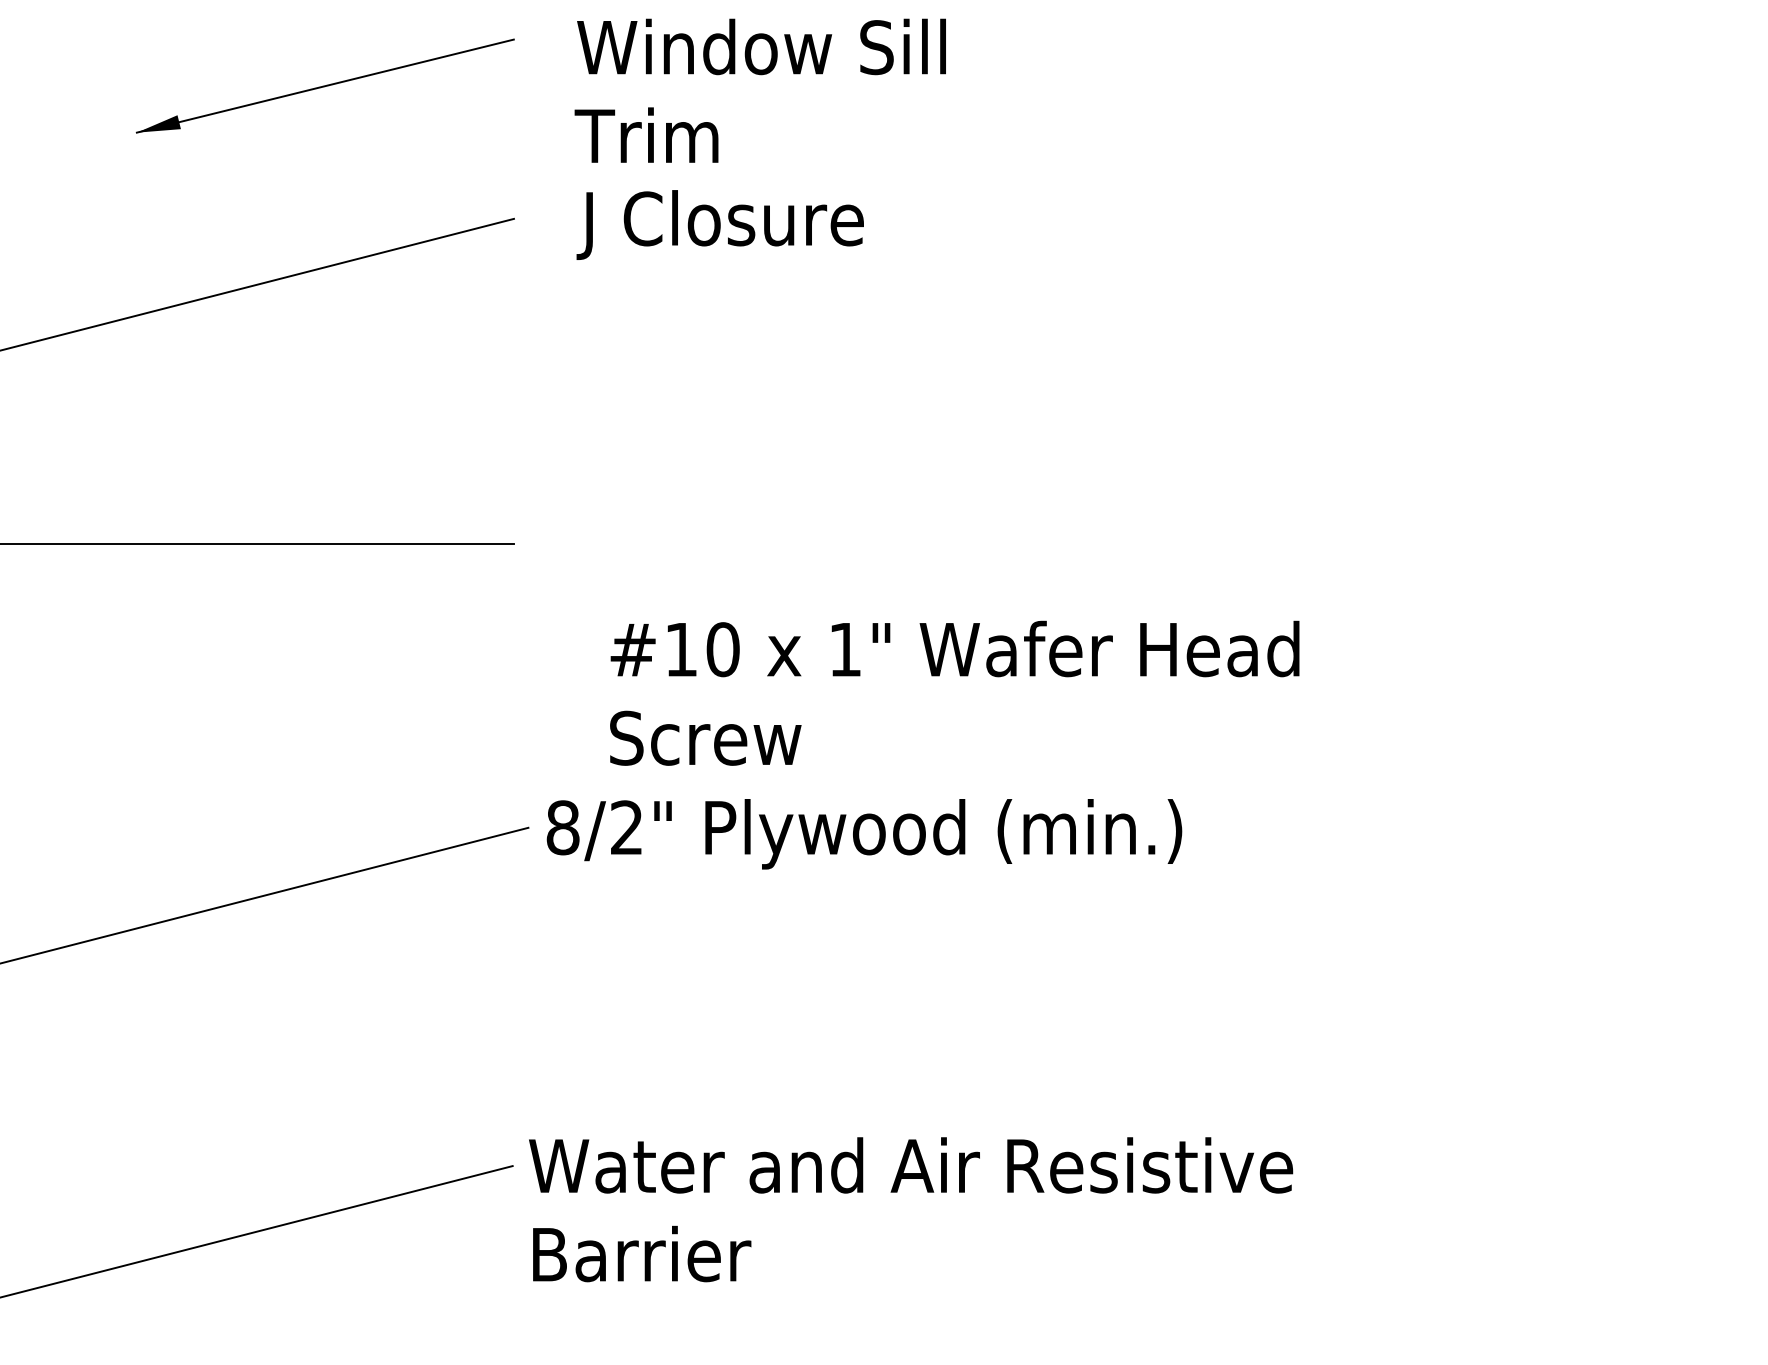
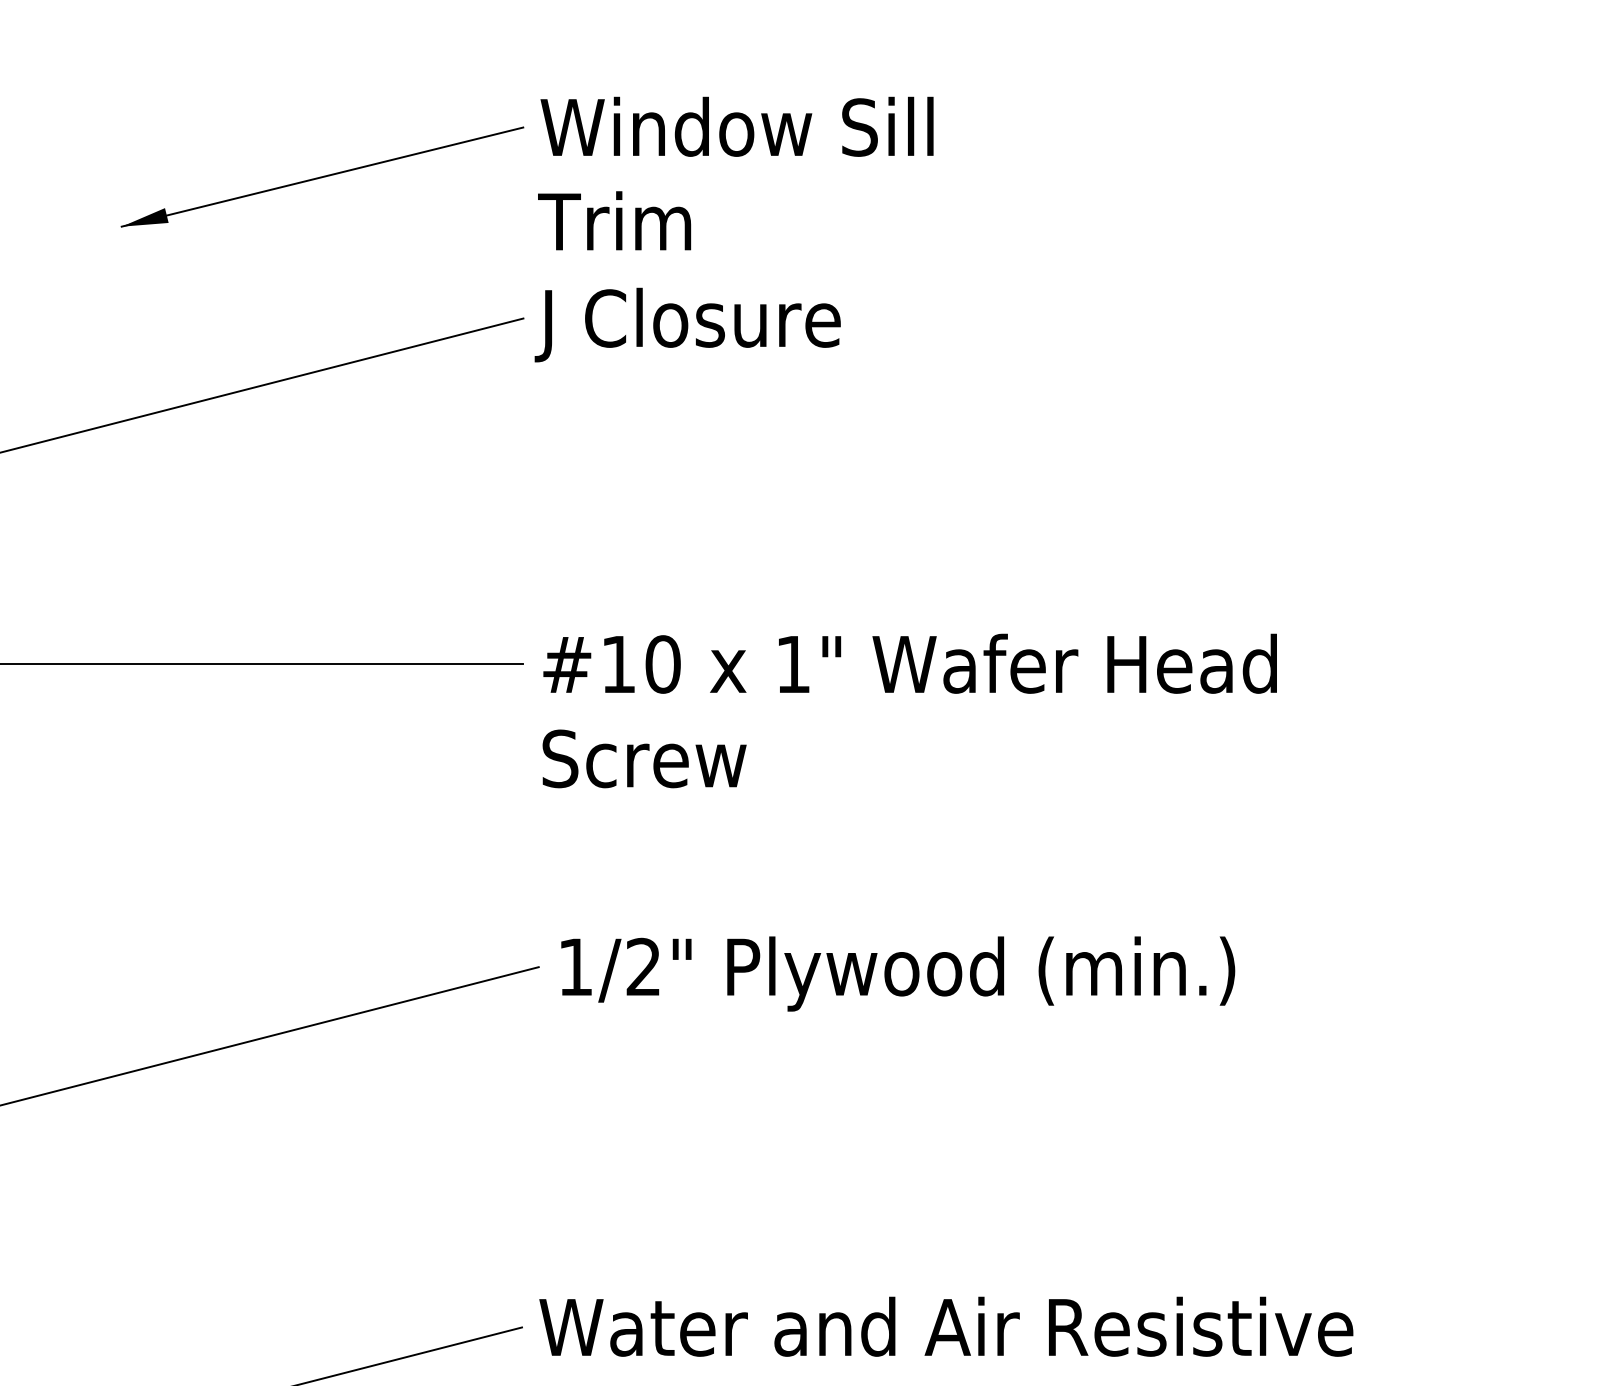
text: (759, 90) -> (734, 173), moved
text: (719, 224) -> (686, 324), moved
text: (954, 692) -> (909, 710), moved
text: (562, 827) -> (575, 966), 8/2" -> 1/2"

